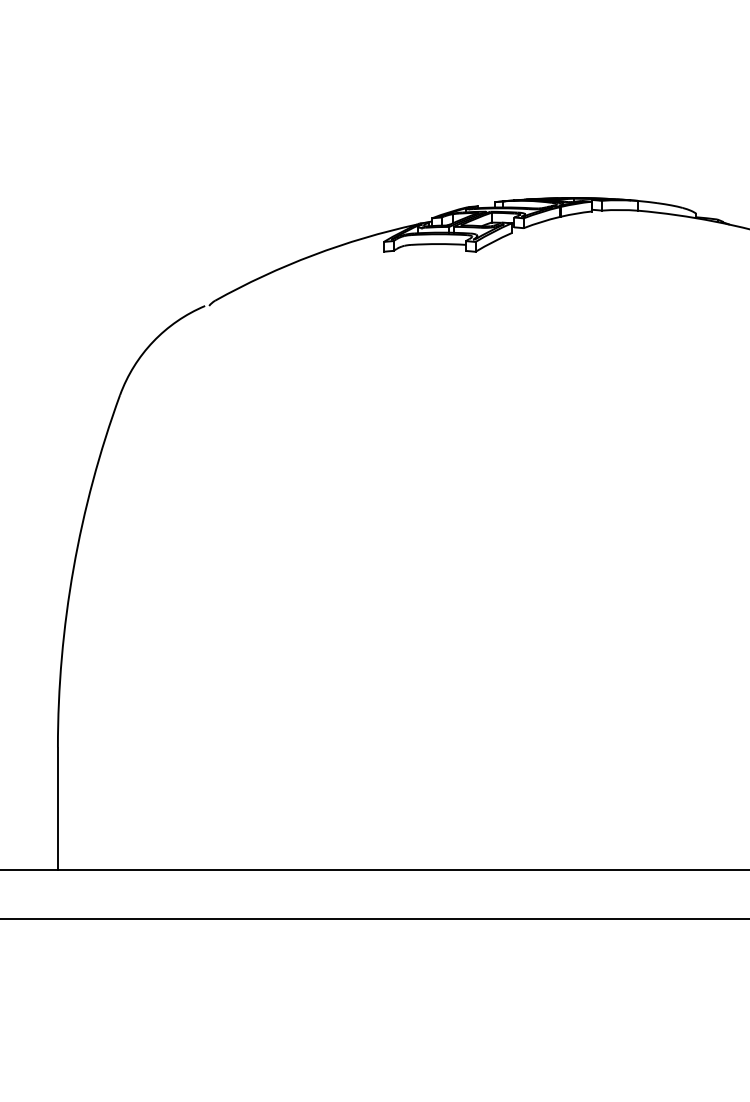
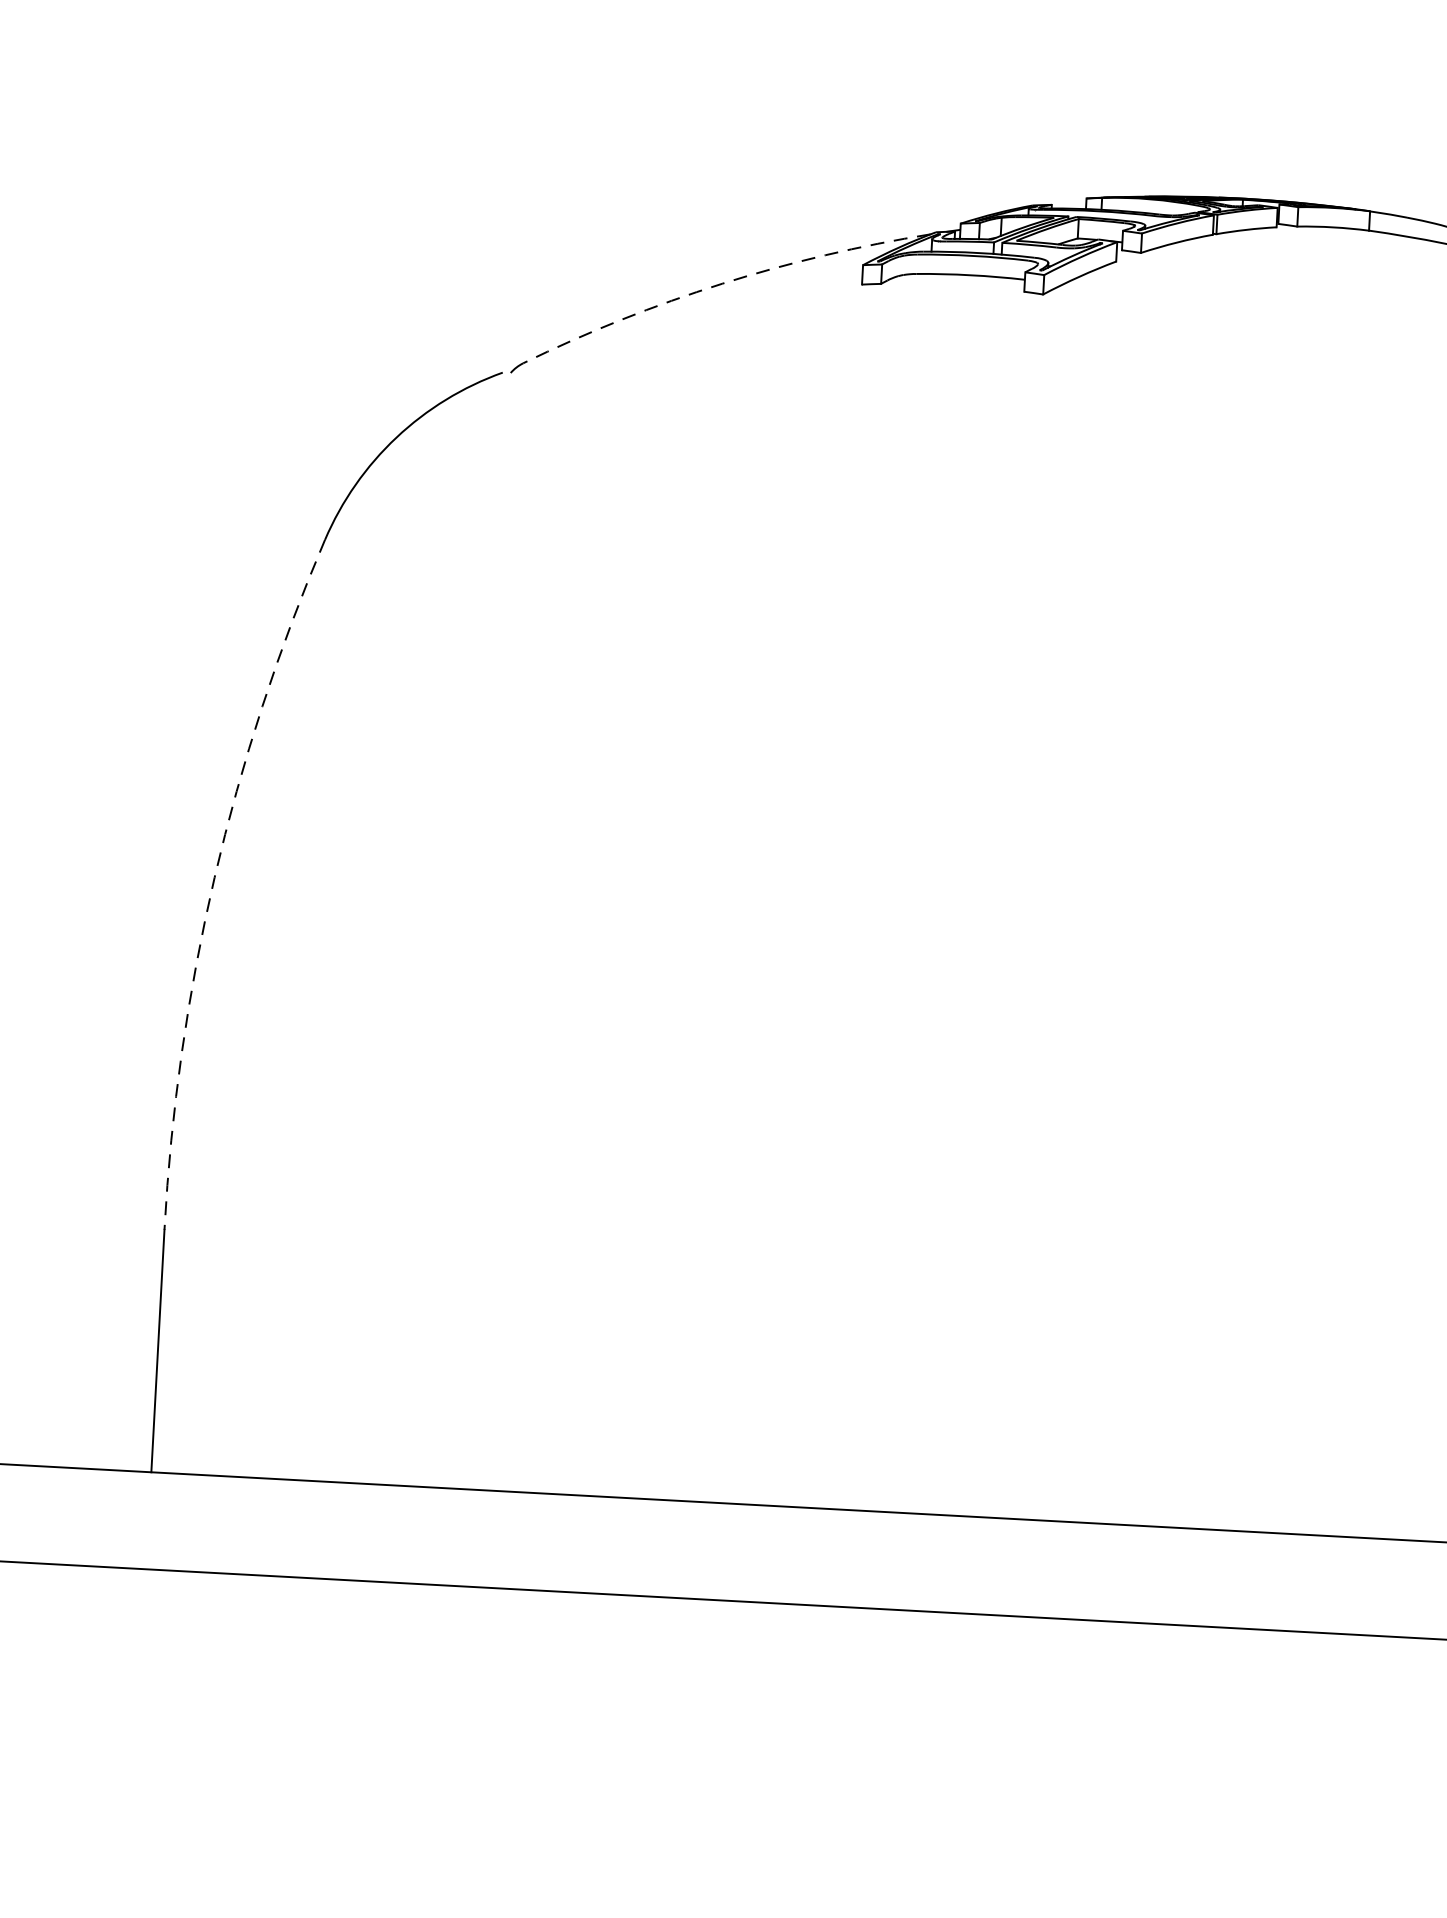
arc: (313, 255) -> (722, 284), solid -> dashed
arc: (73, 568) -> (214, 877), solid -> dashed

